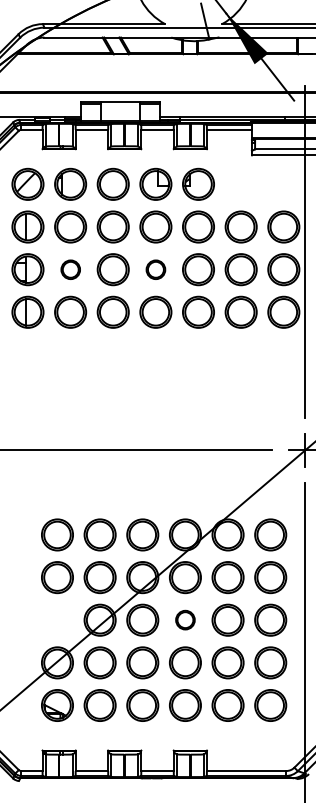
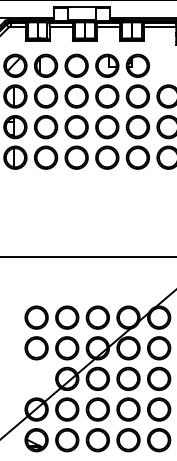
part: (70, 269) -> (45, 127), size x1.67
part: (155, 269) -> (107, 127), size x1.67
part: (185, 619) -> (128, 378), size x1.67

